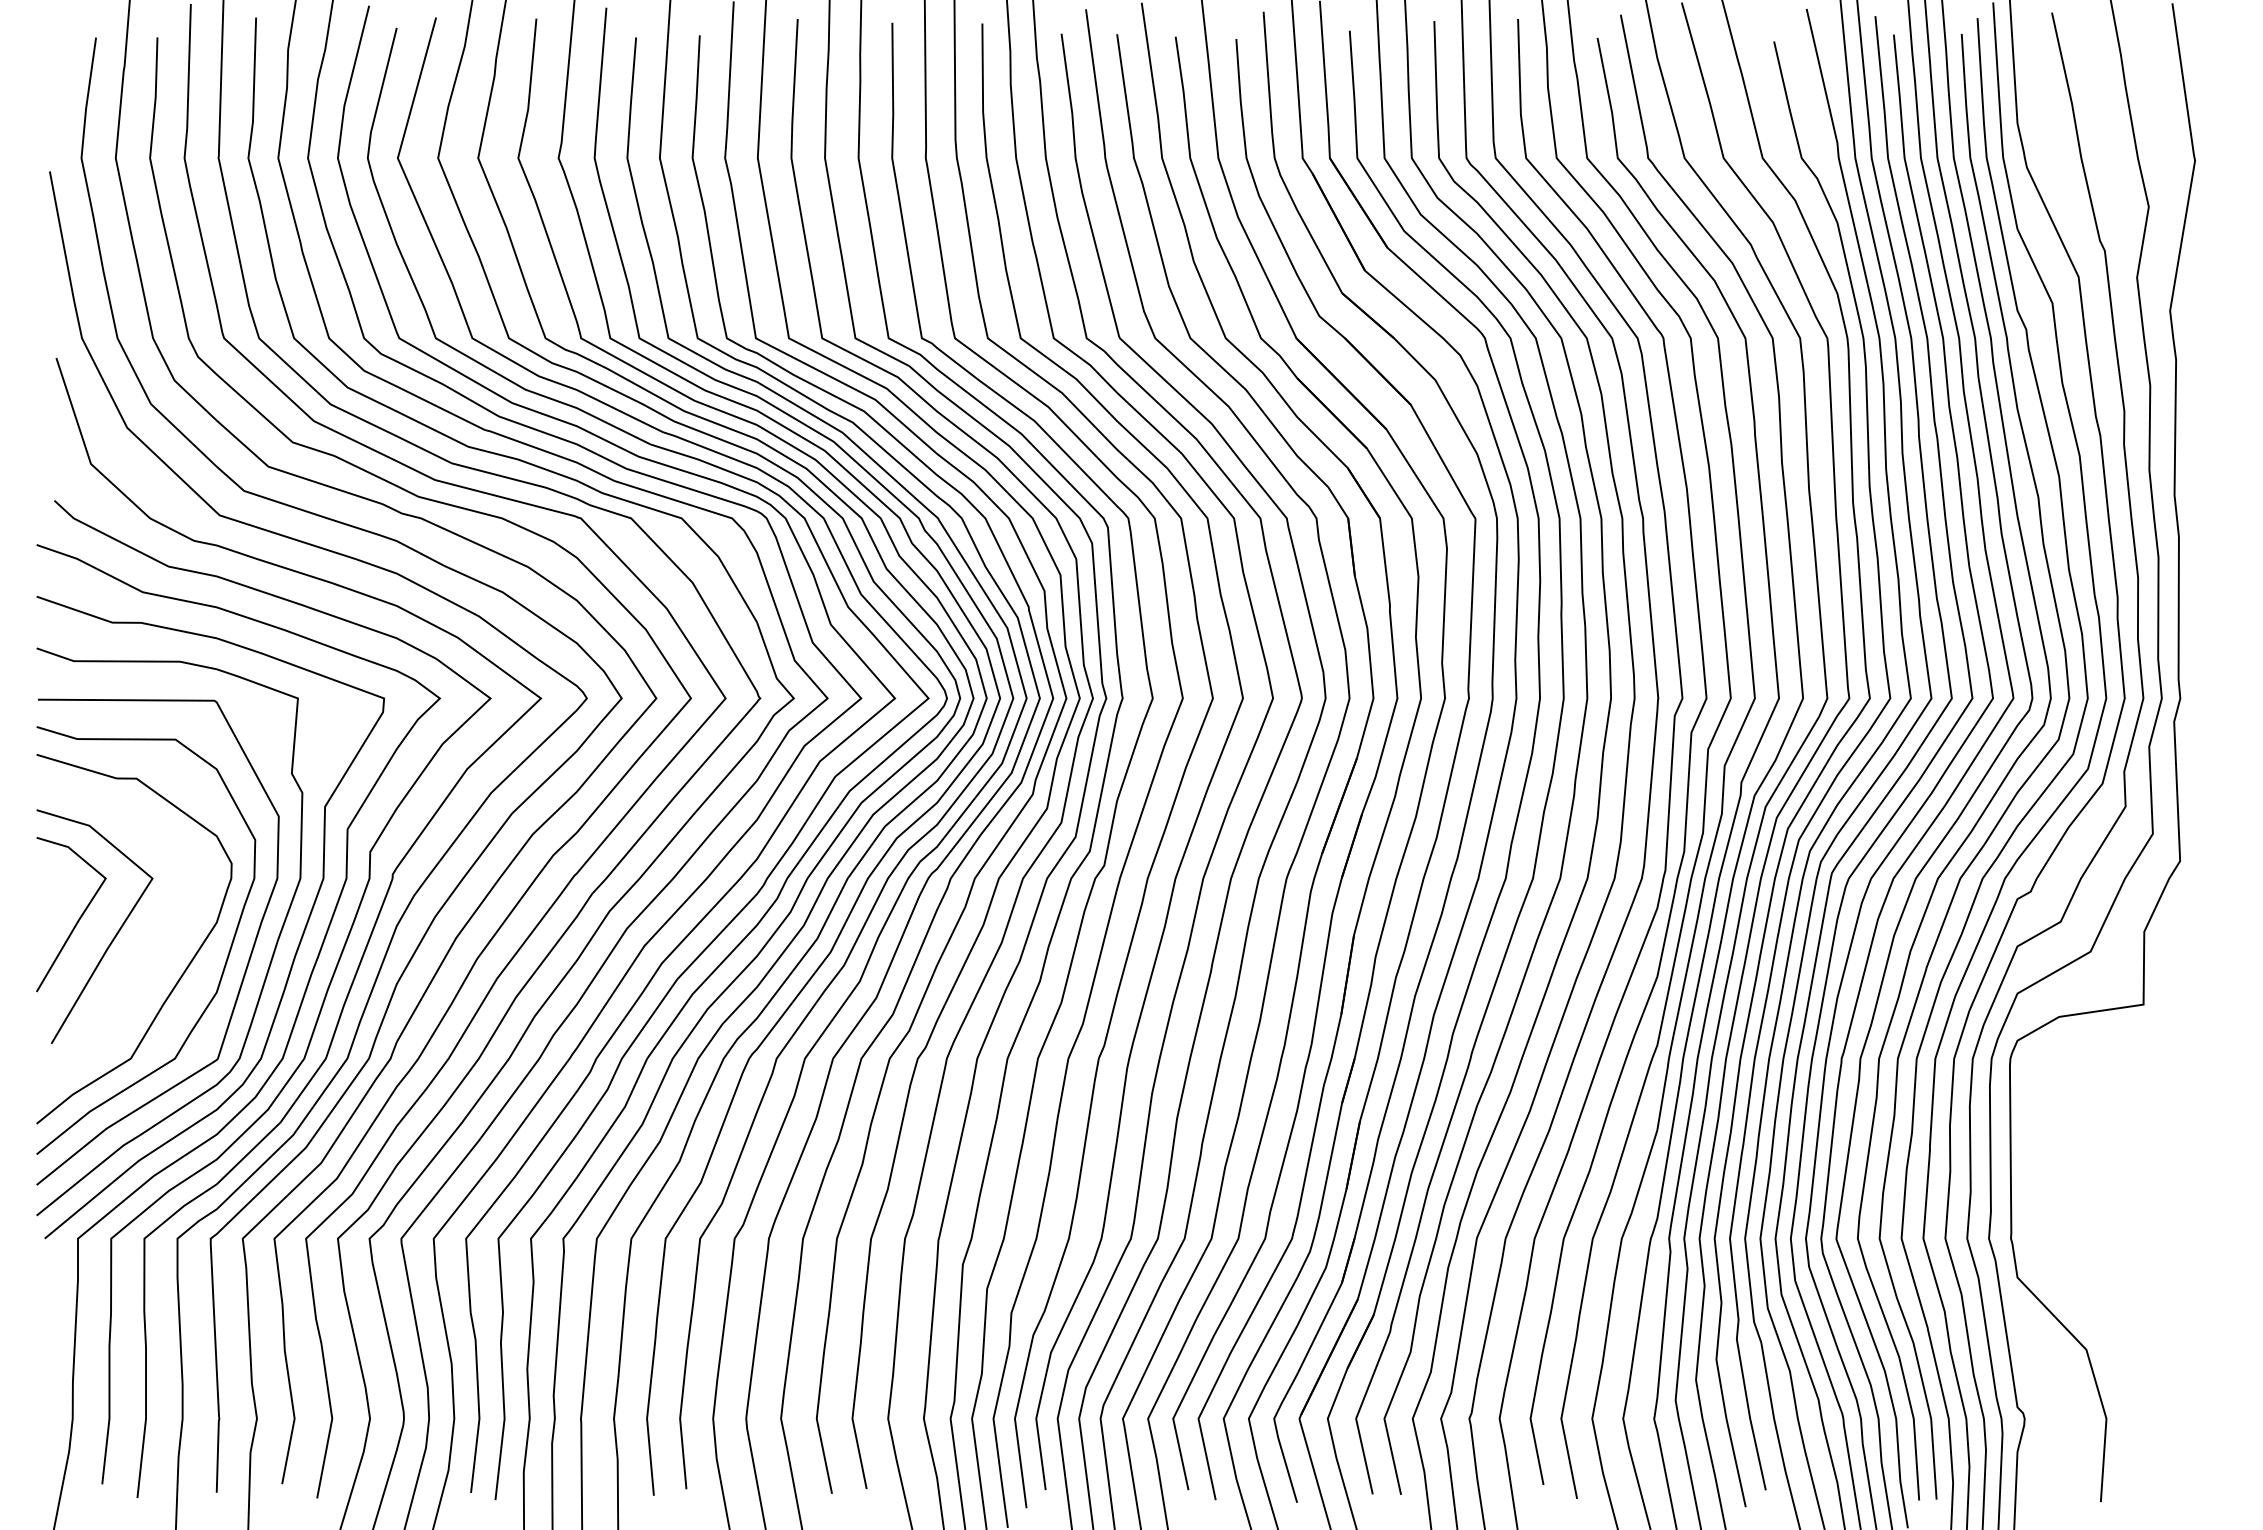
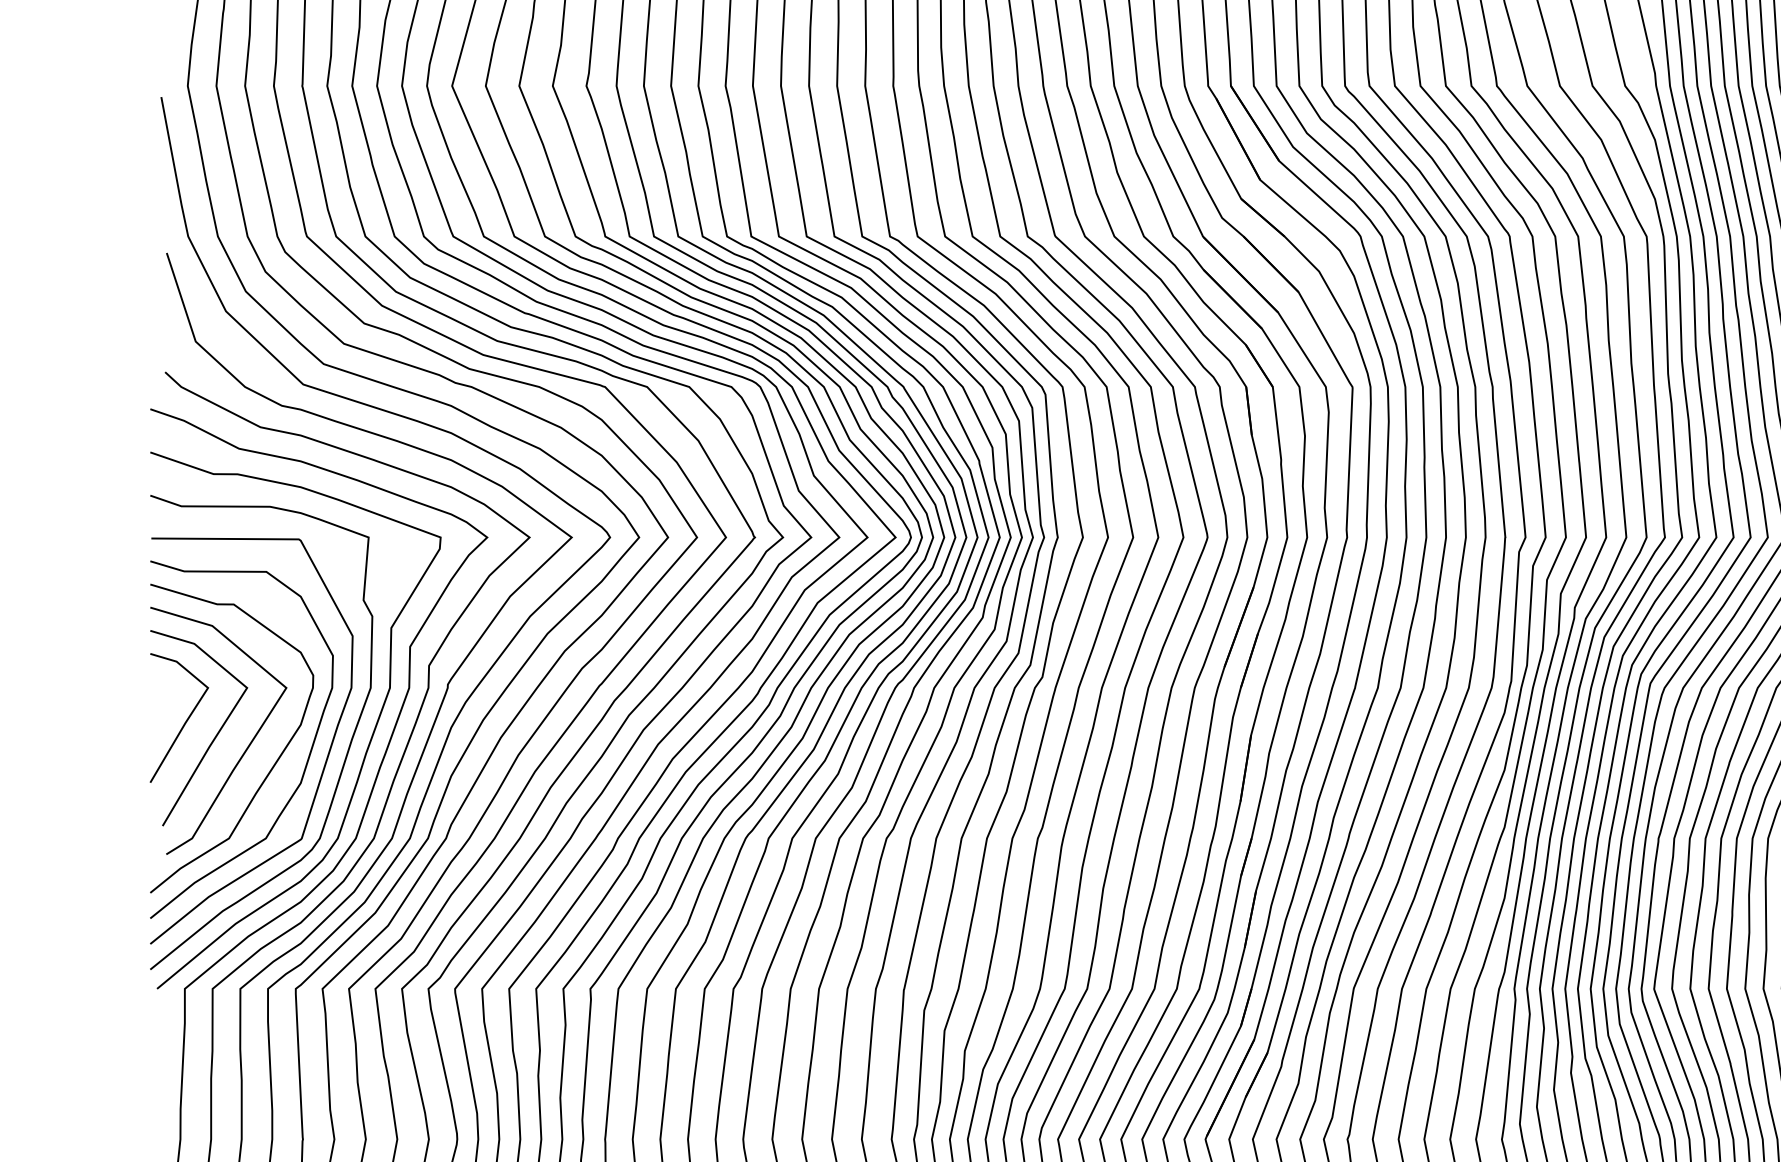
curve: (150, 952) -> (245, 749), added

